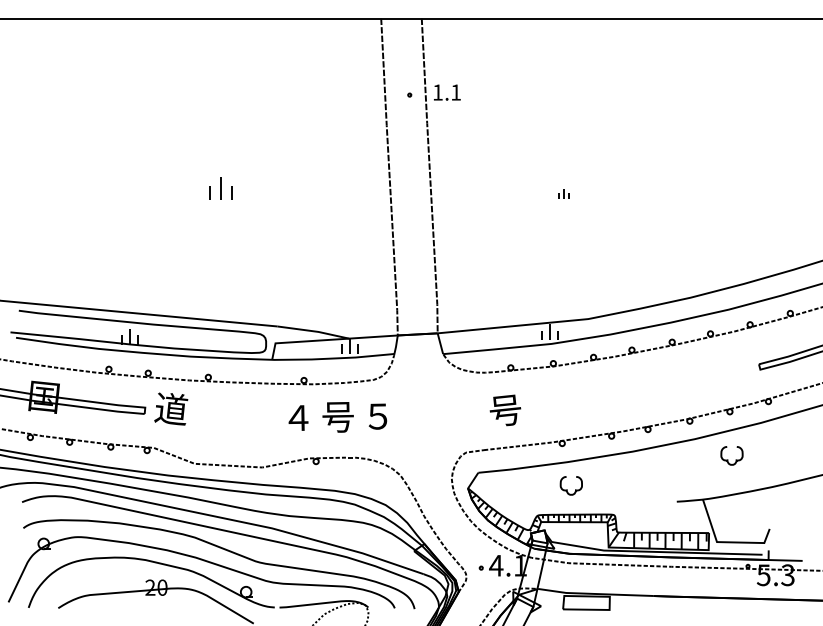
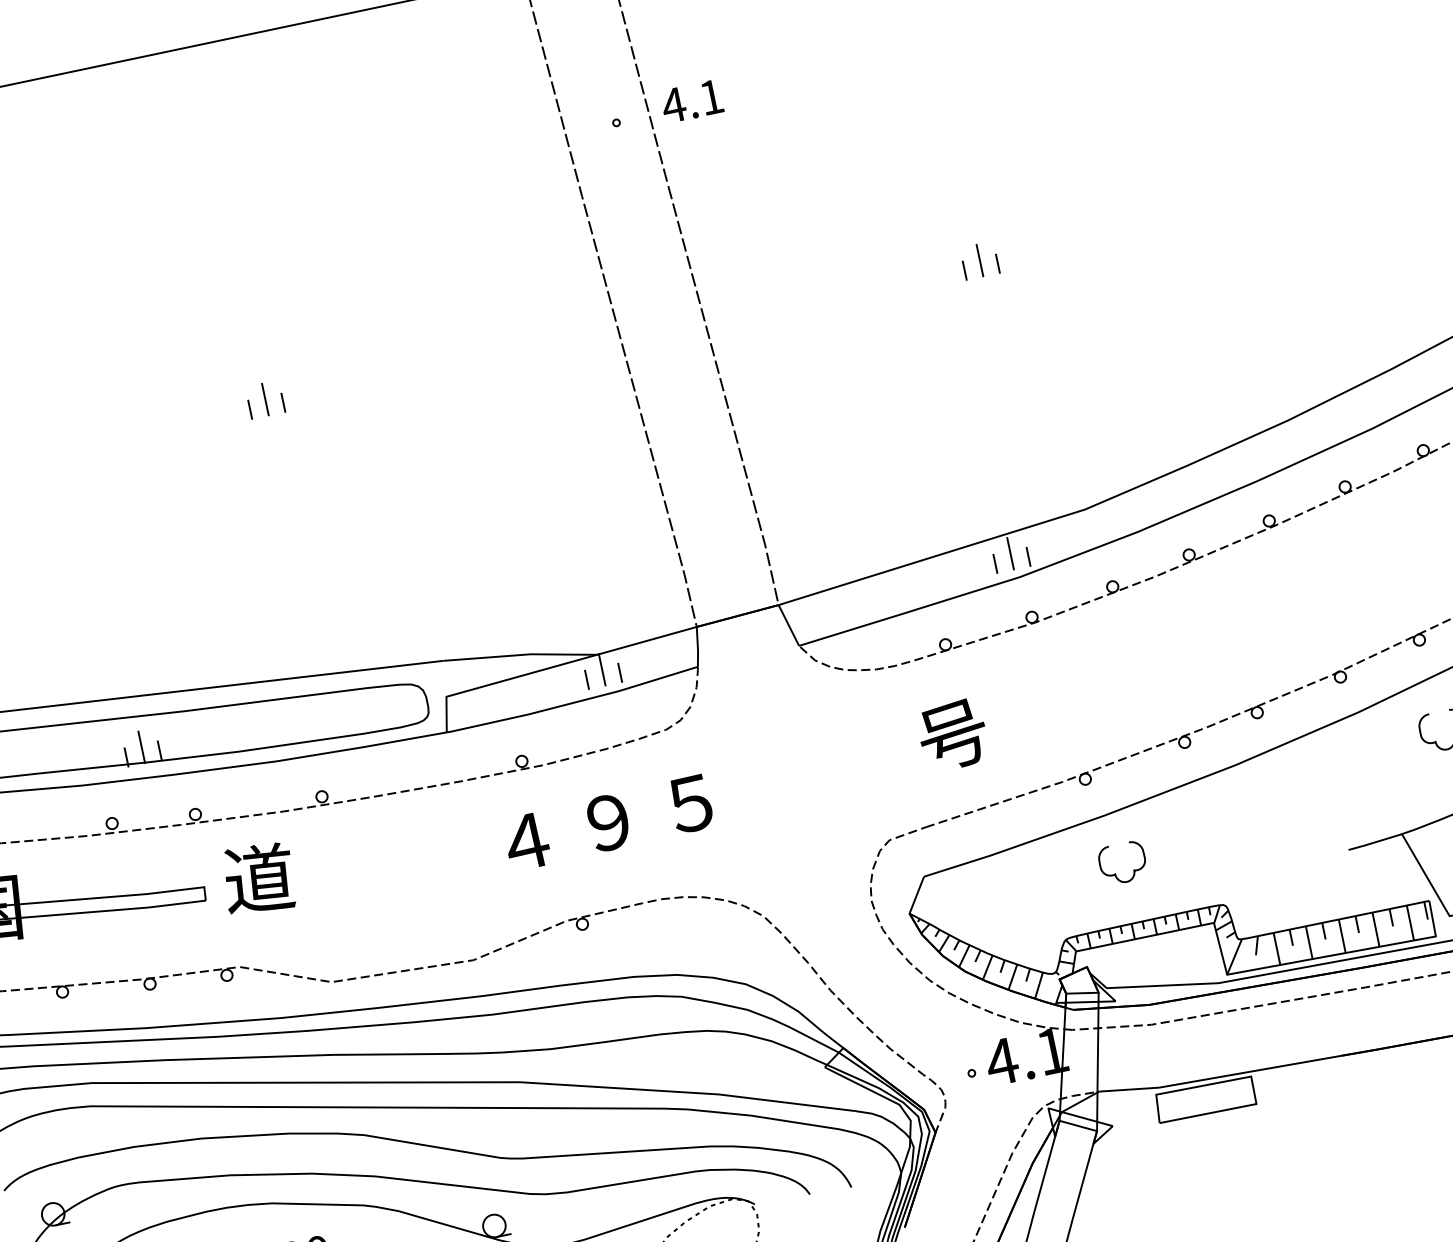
text: (437, 92) -> (672, 105), 1.1 -> 4.1
part: (220, 188) -> (264, 399), size x0.71
part: (563, 193) -> (978, 259), size x1.67
text: (337, 417) -> (607, 823), 号 -> ９

